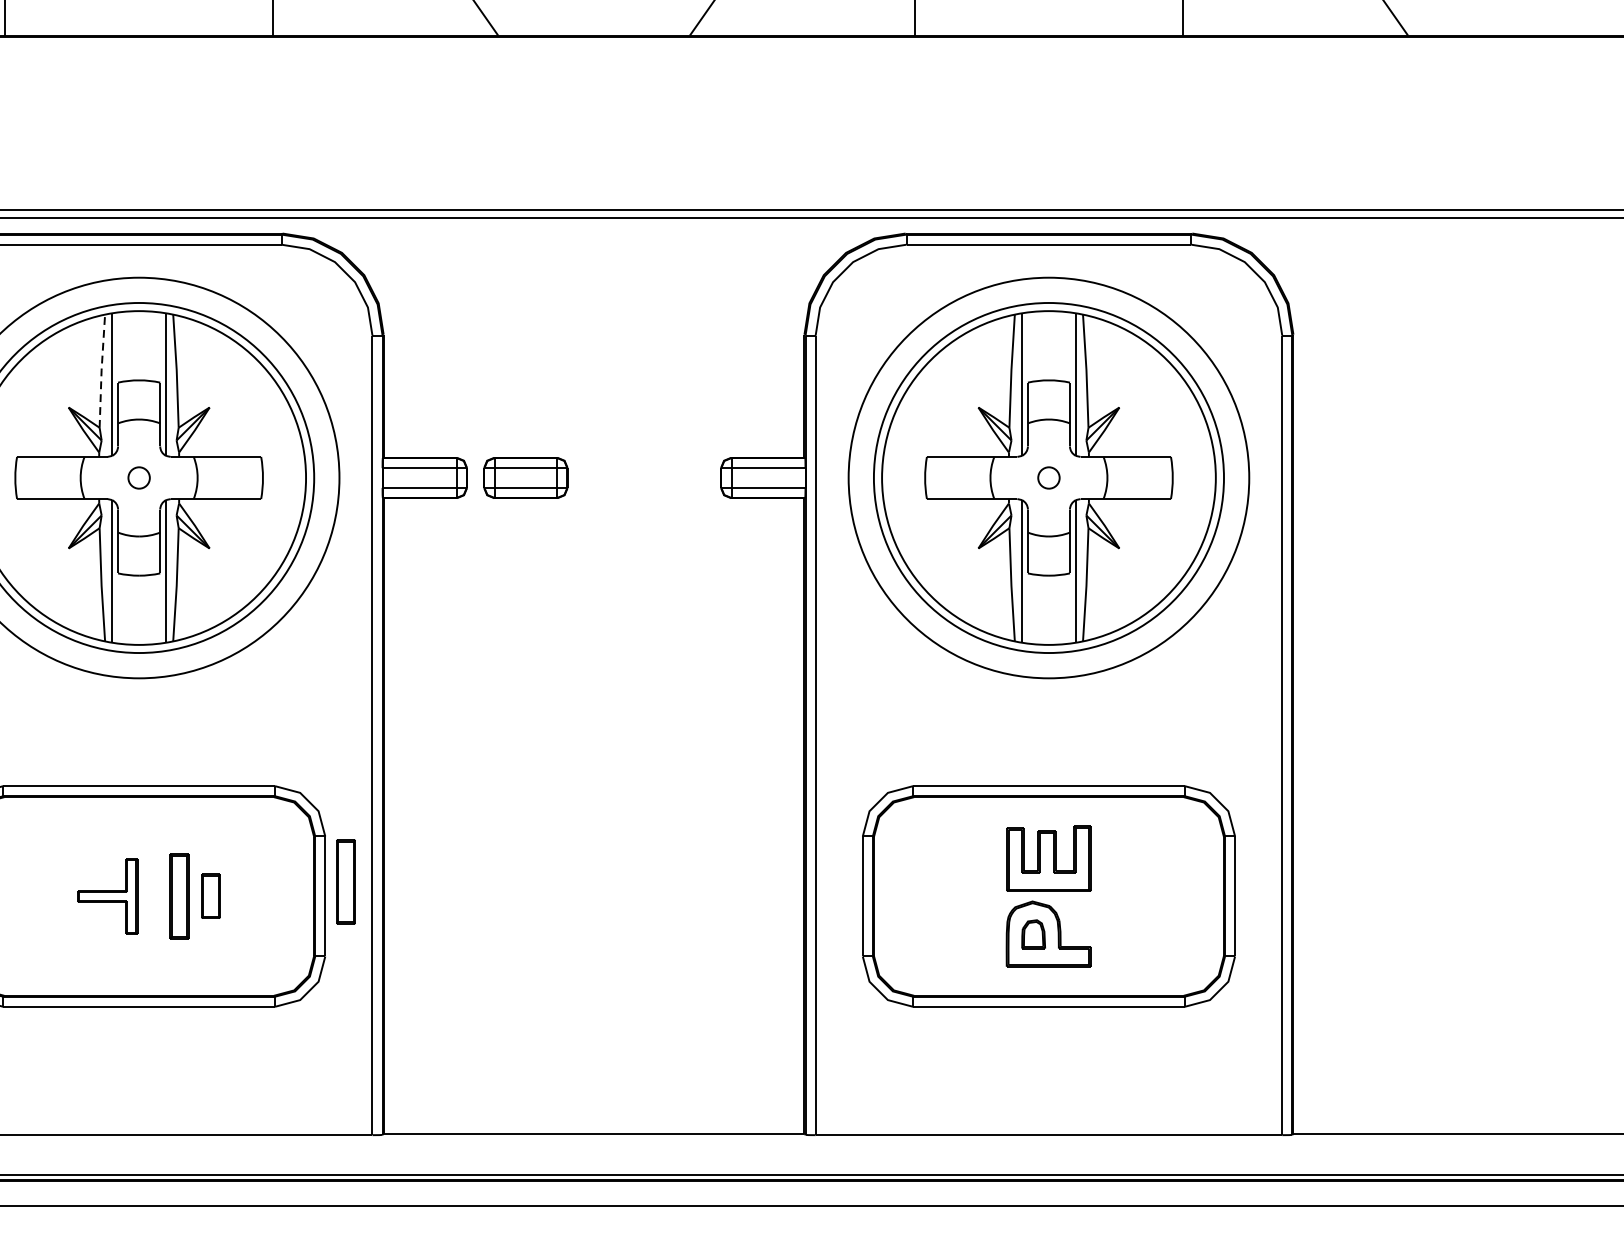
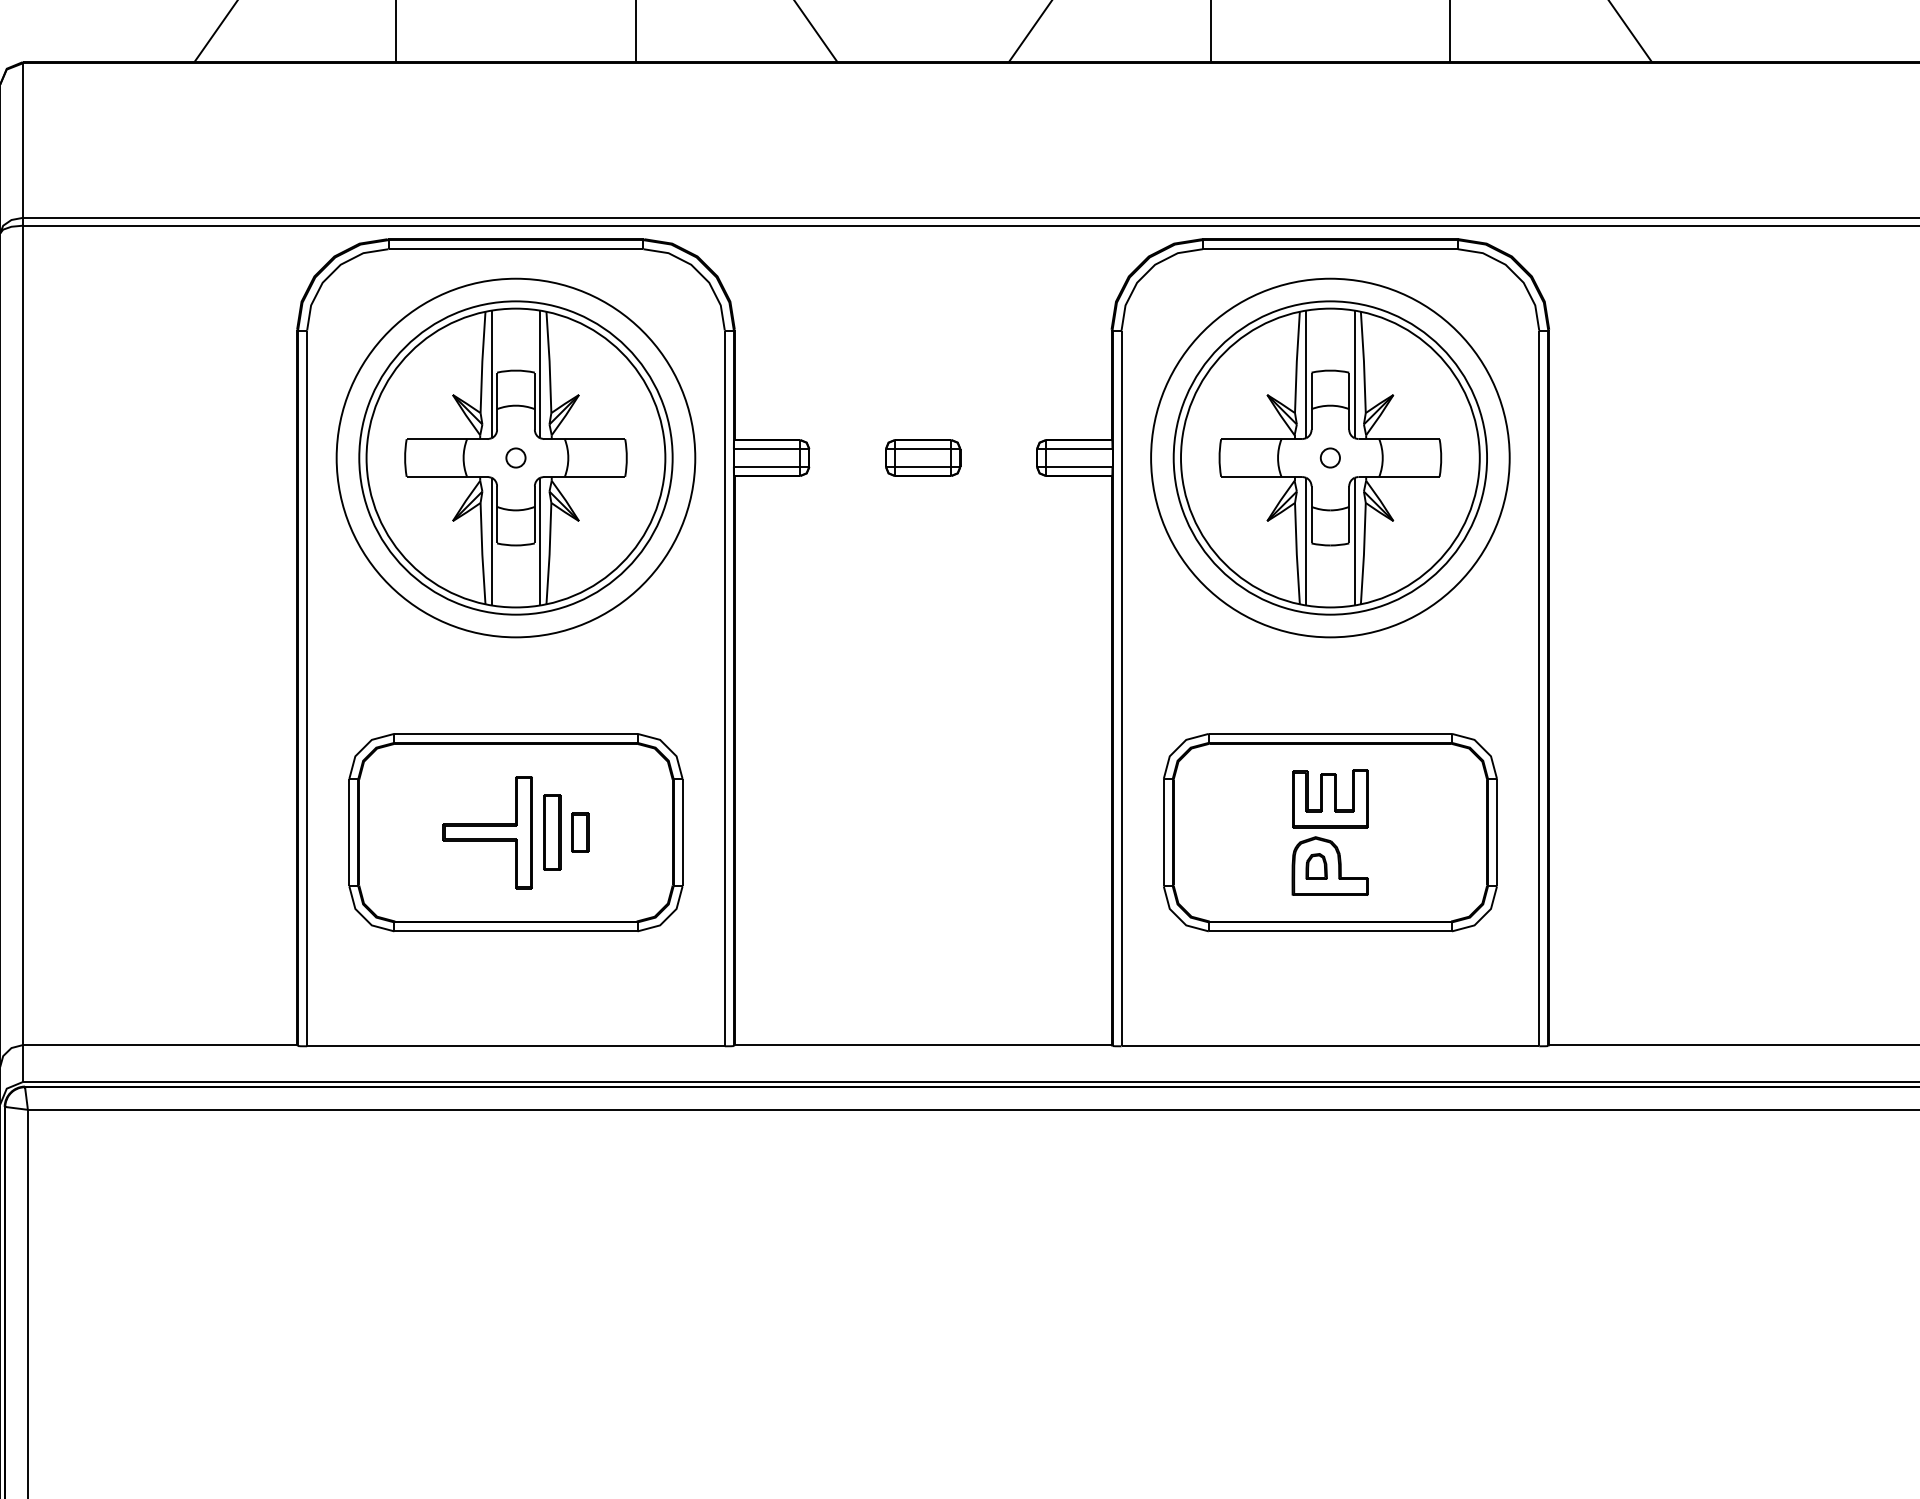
line: (101, 370) -> (482, 361), dashed -> solid
part: (526, 477) -> (923, 457), moved
part: (346, 881) -> (701, 819), removed
part: (107, 896) -> (487, 832), size x1.67

